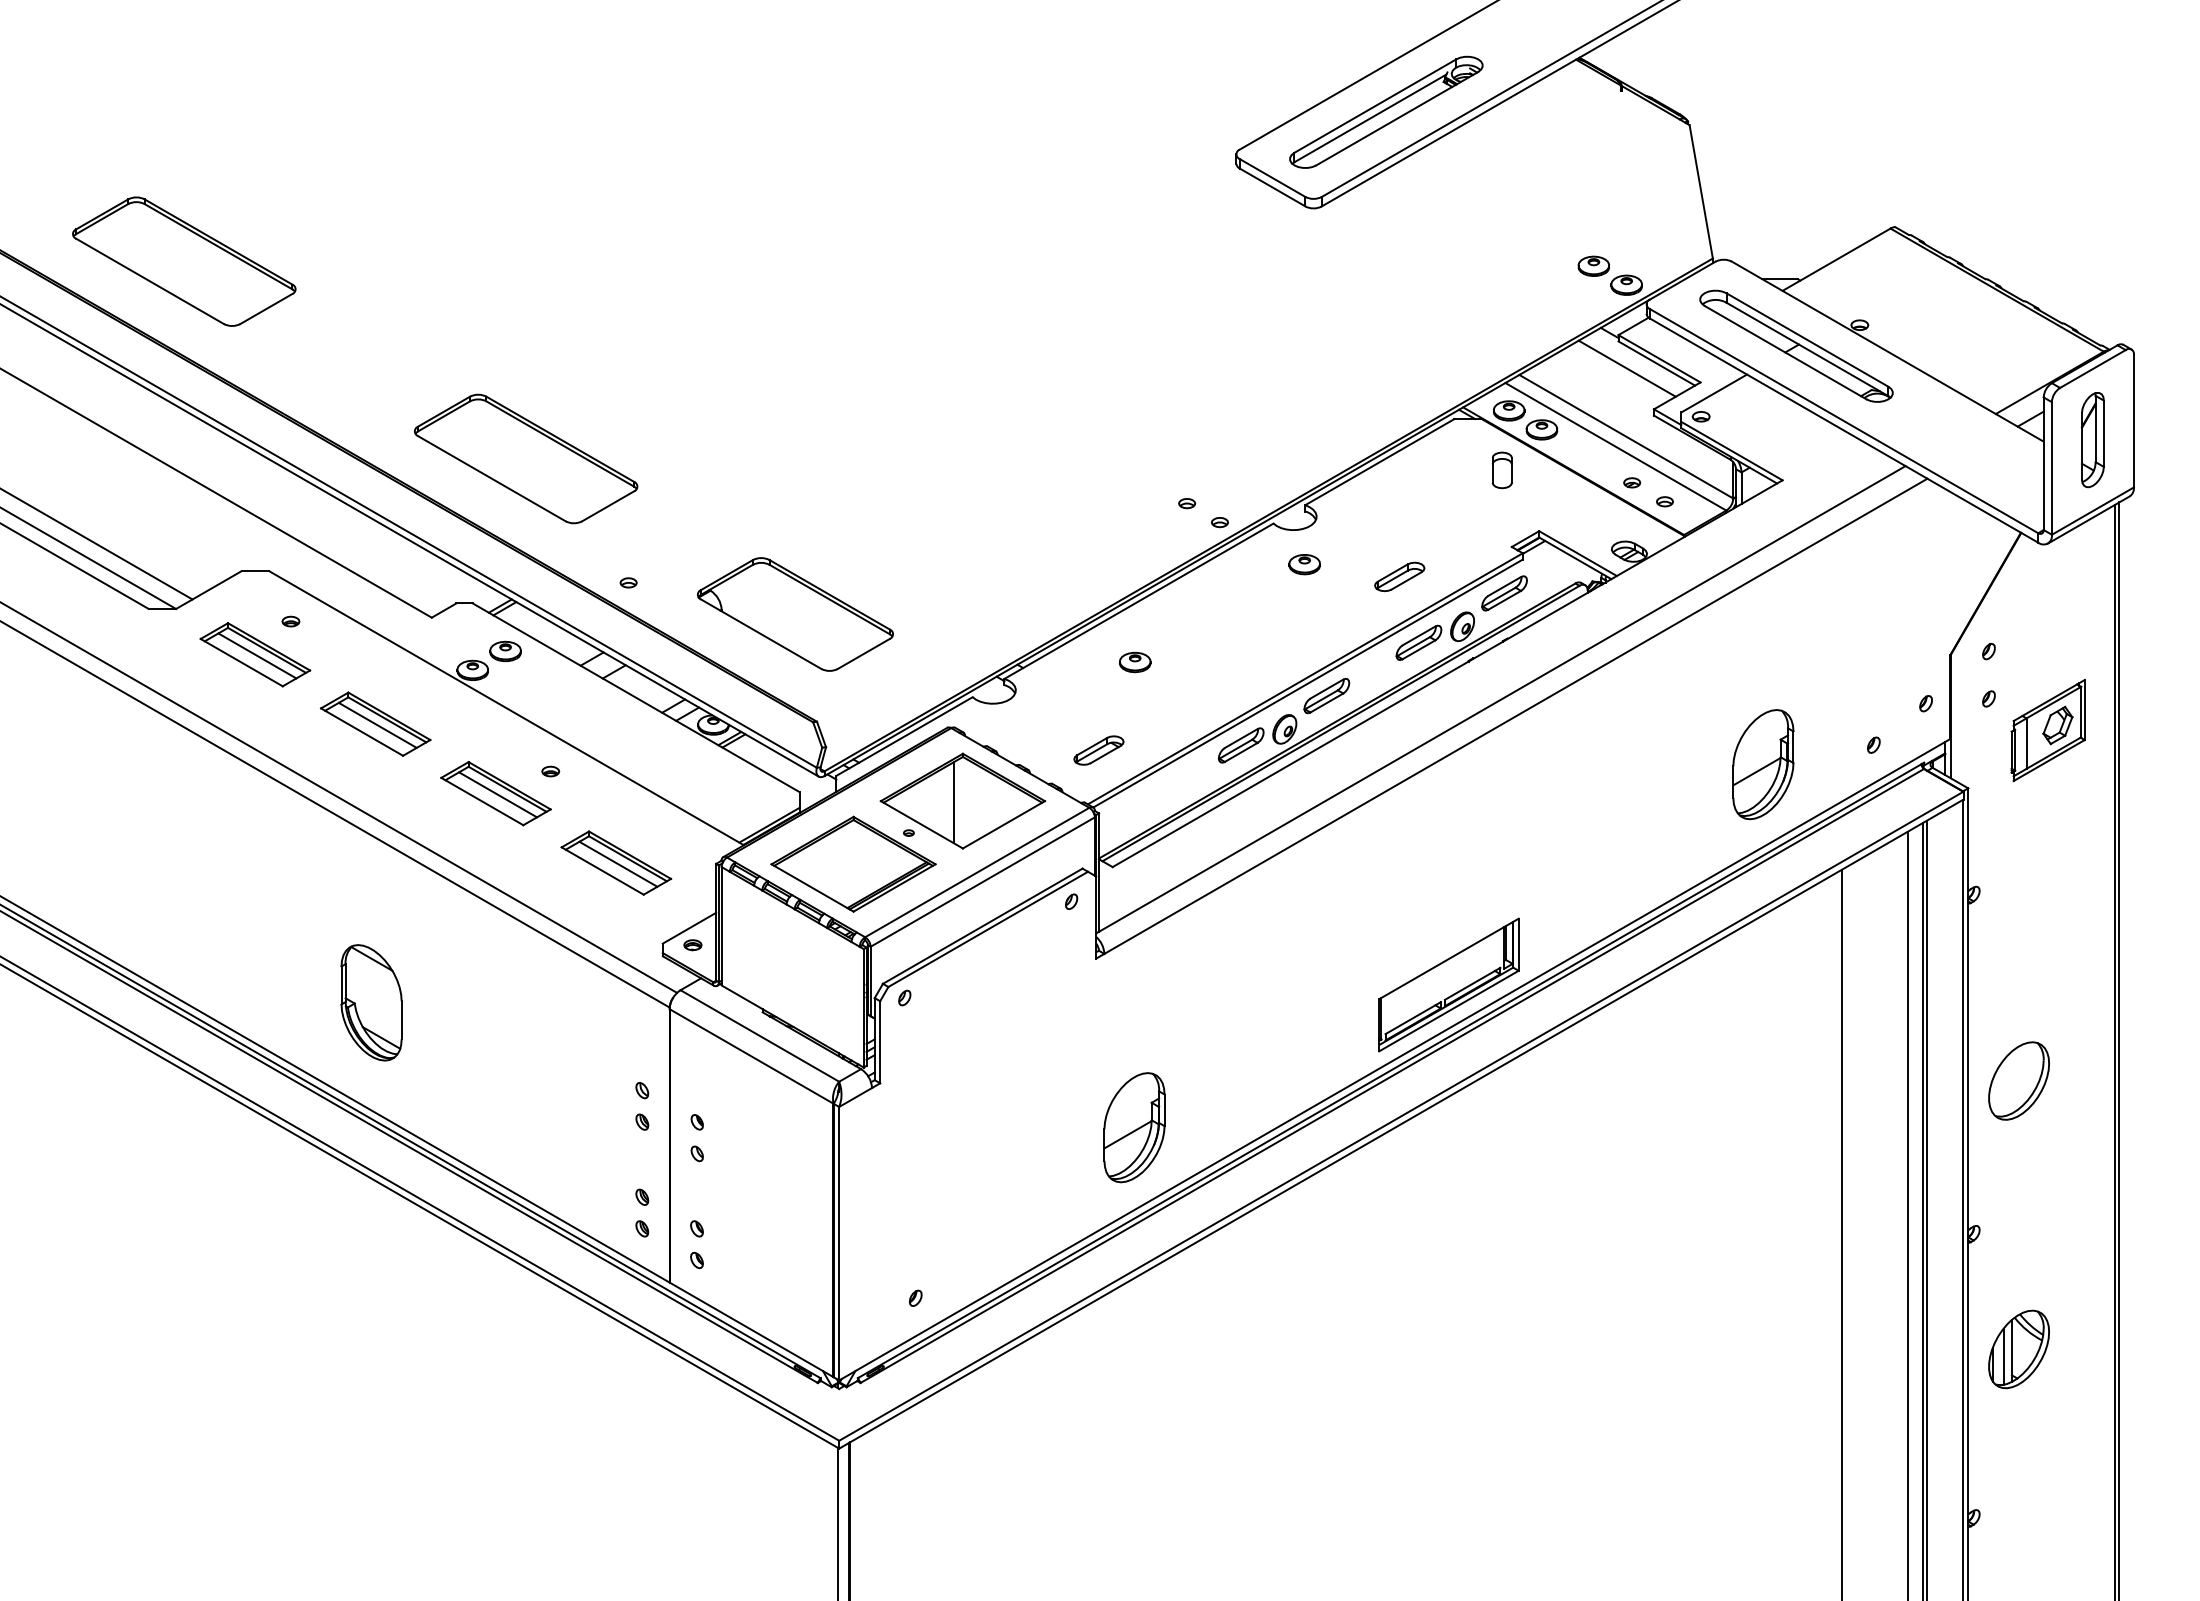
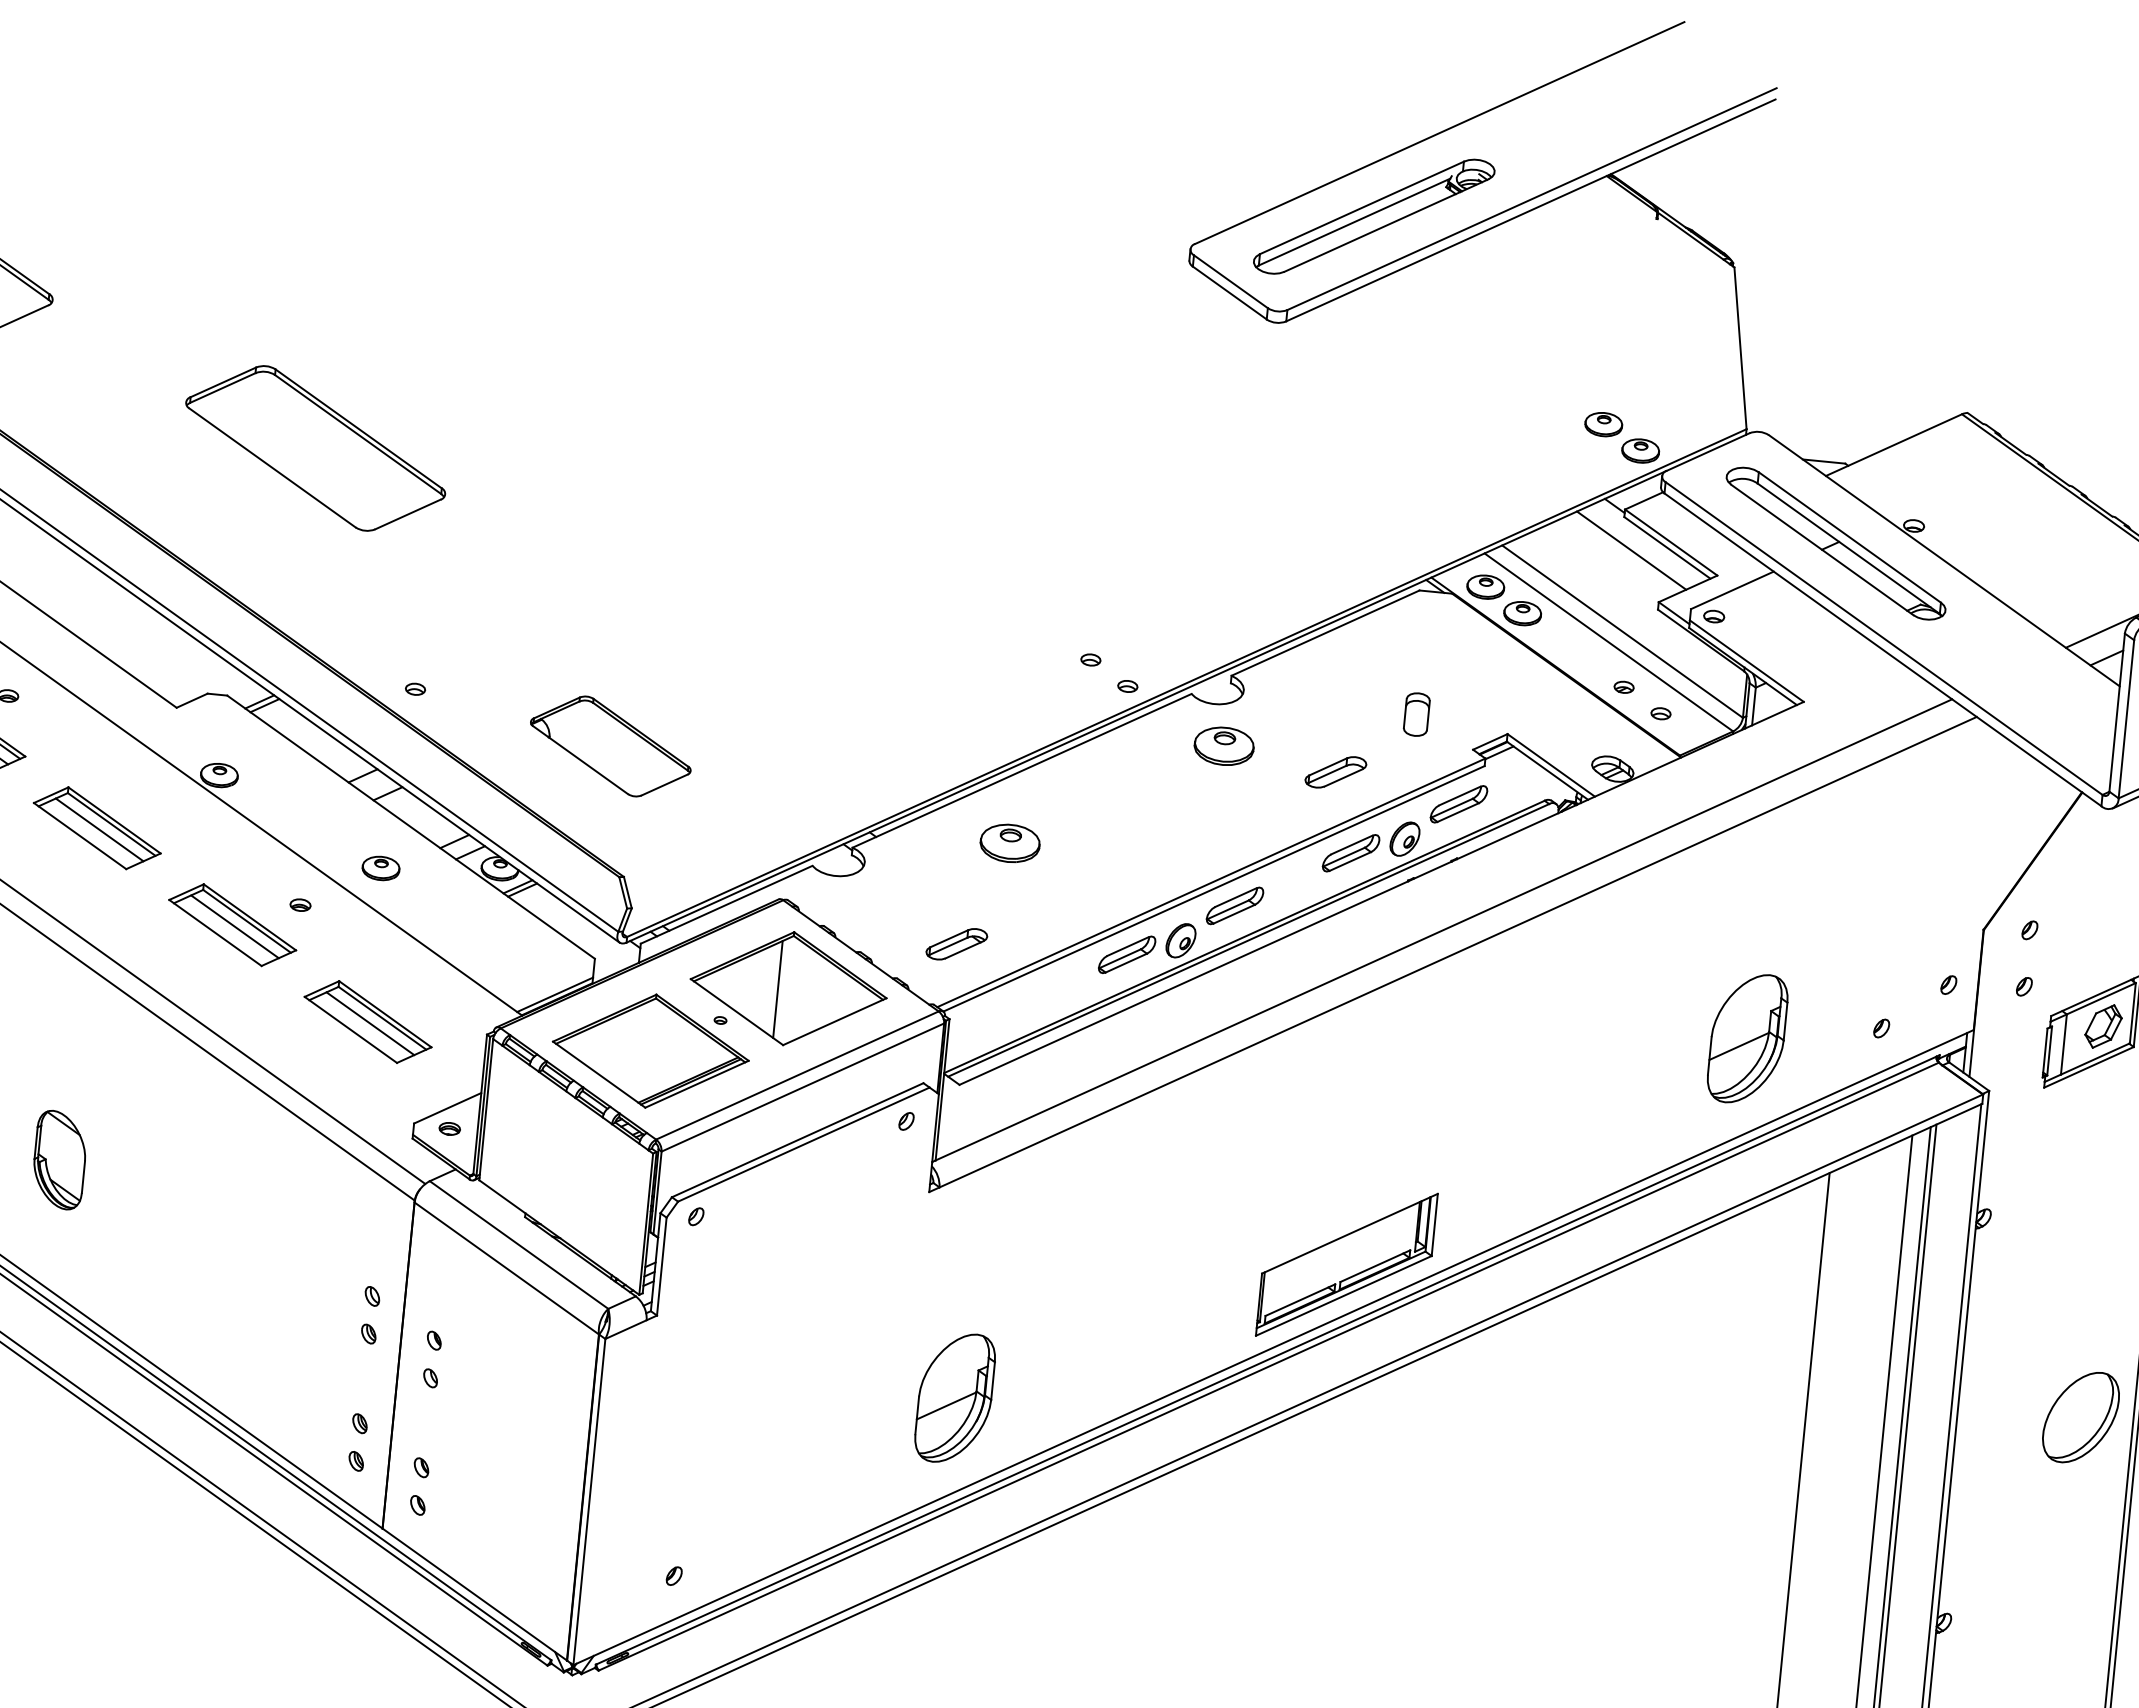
part: (526, 458) -> (316, 447), moved
part: (1501, 470) -> (1415, 714), moved
part: (1304, 564) -> (1223, 746), size x1.6
part: (795, 614) -> (610, 746), size x0.7
part: (505, 651) -> (380, 868), moved
part: (1135, 662) -> (1010, 843), size x1.6
part: (371, 1002) -> (59, 1159), size x0.7
part: (2018, 1080) -> (2080, 1416), moved

